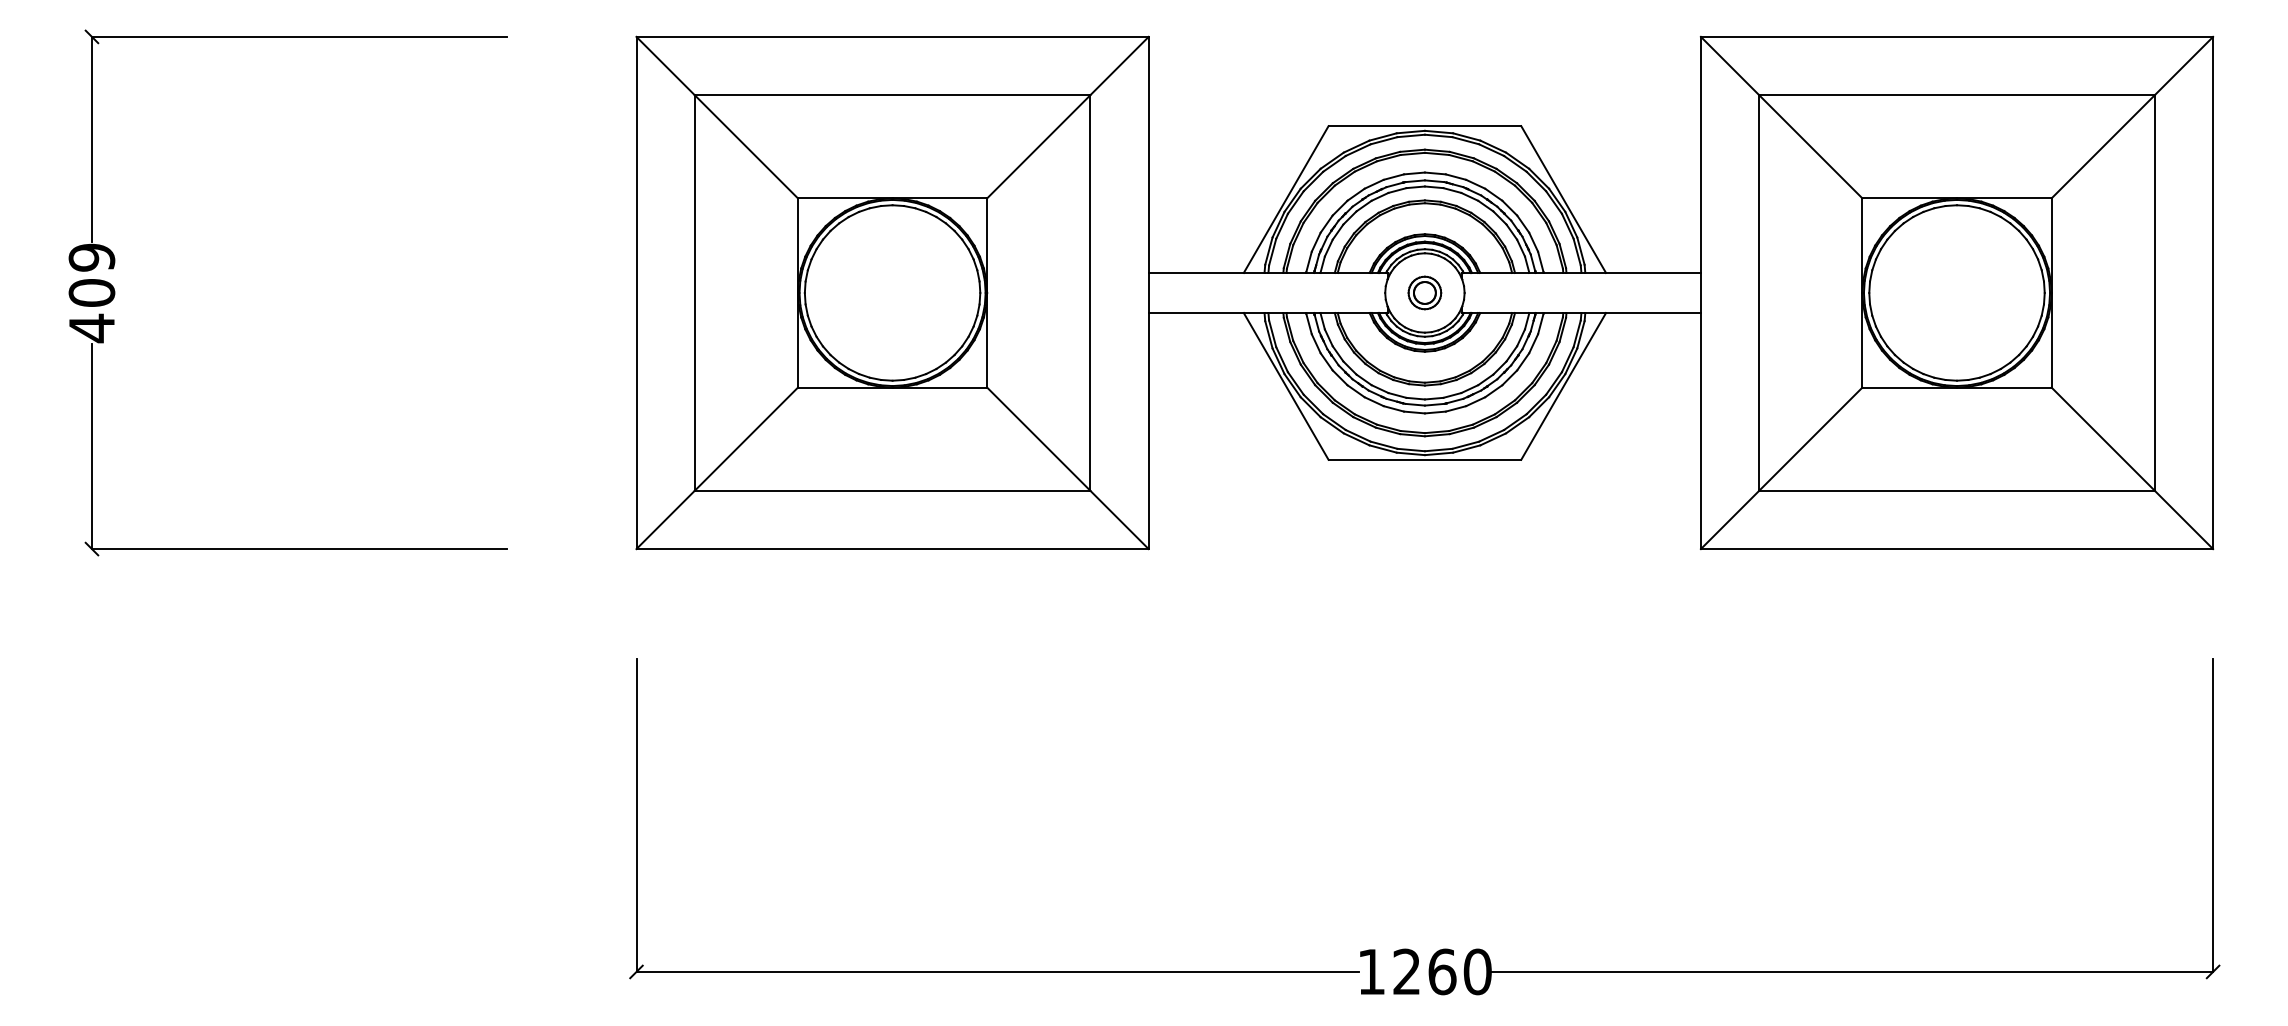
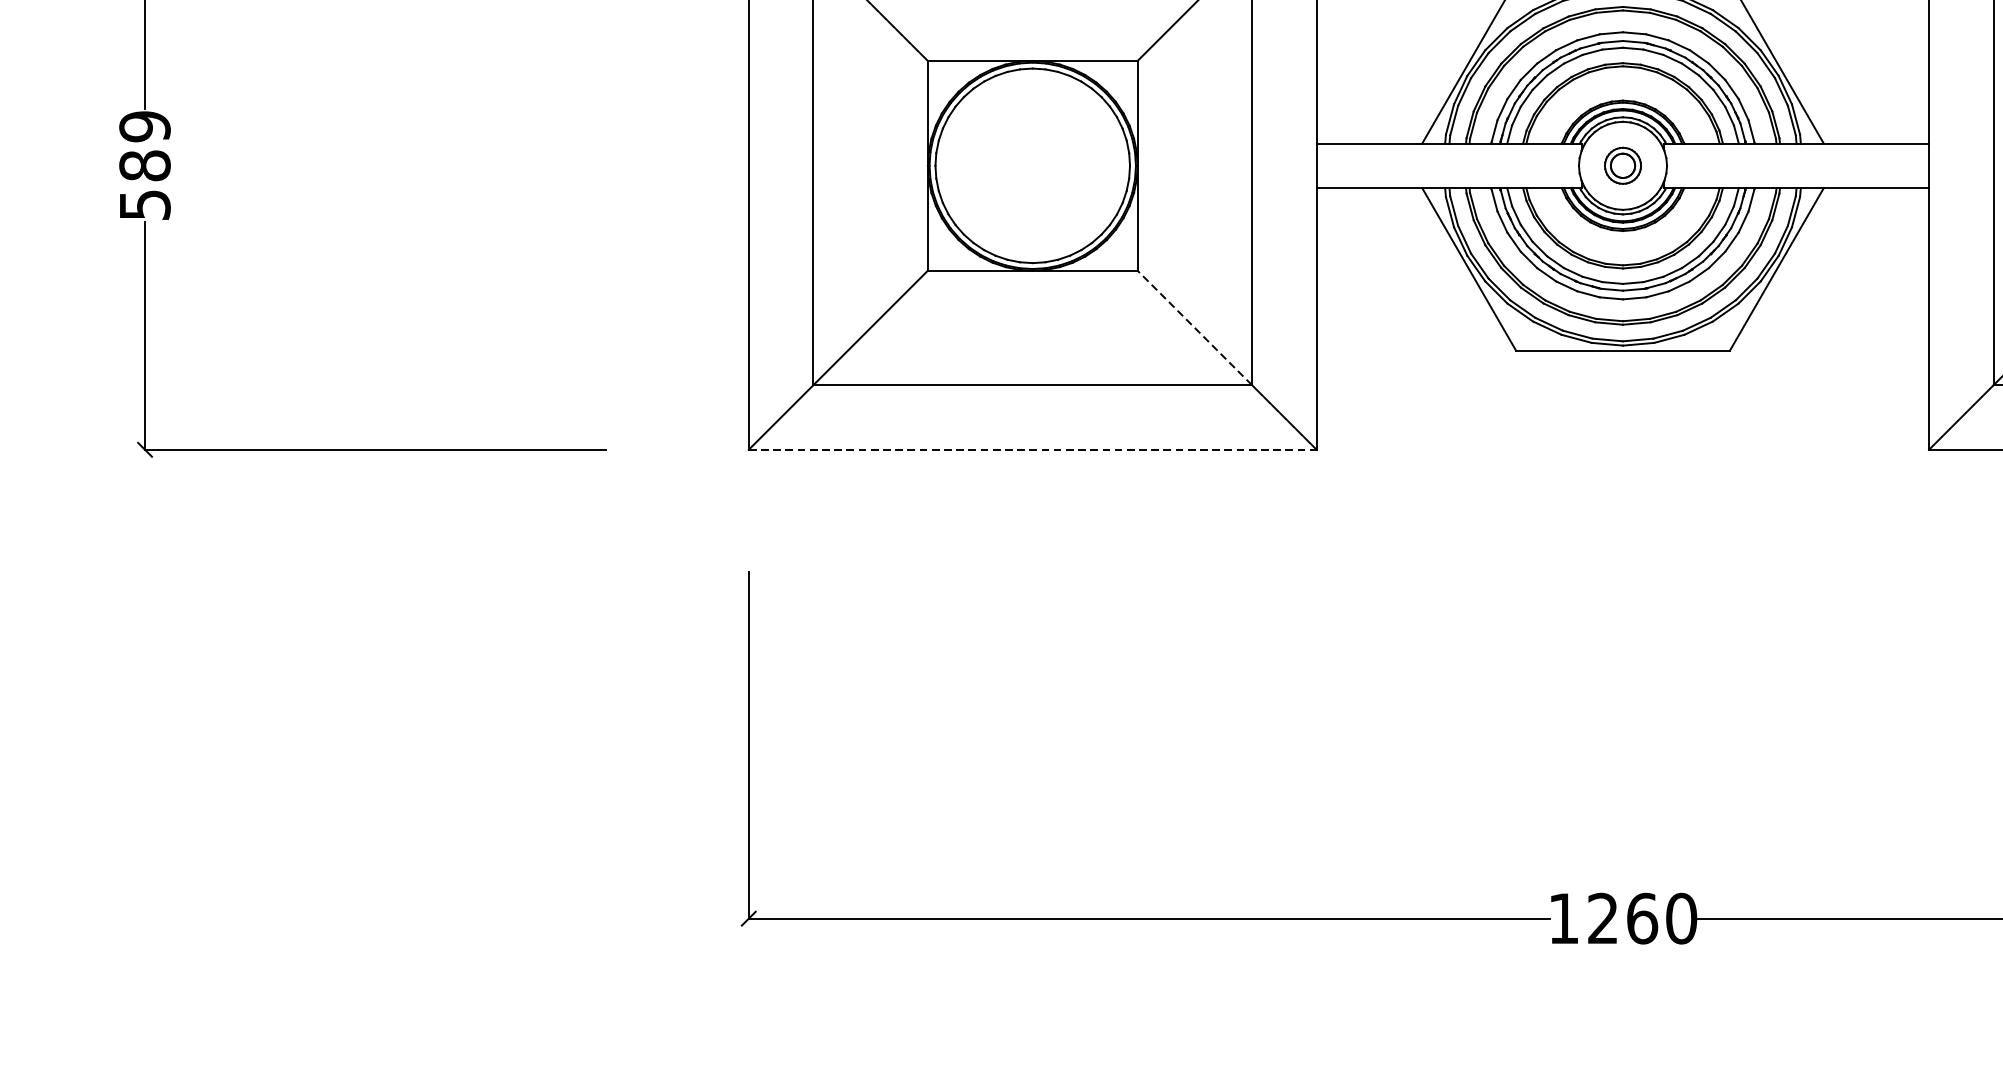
text: (91, 311) -> (144, 186), 409 -> 589
line: (1038, 439) -> (1194, 328), solid -> dashed
line: (893, 549) -> (1033, 450), solid -> dashed

